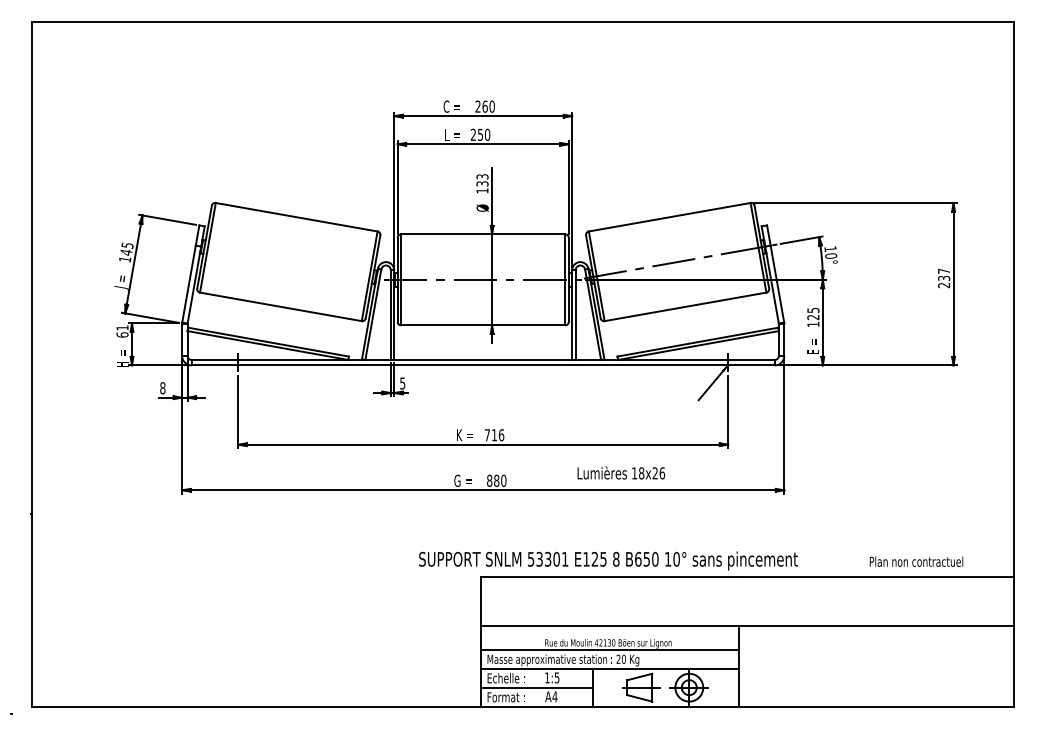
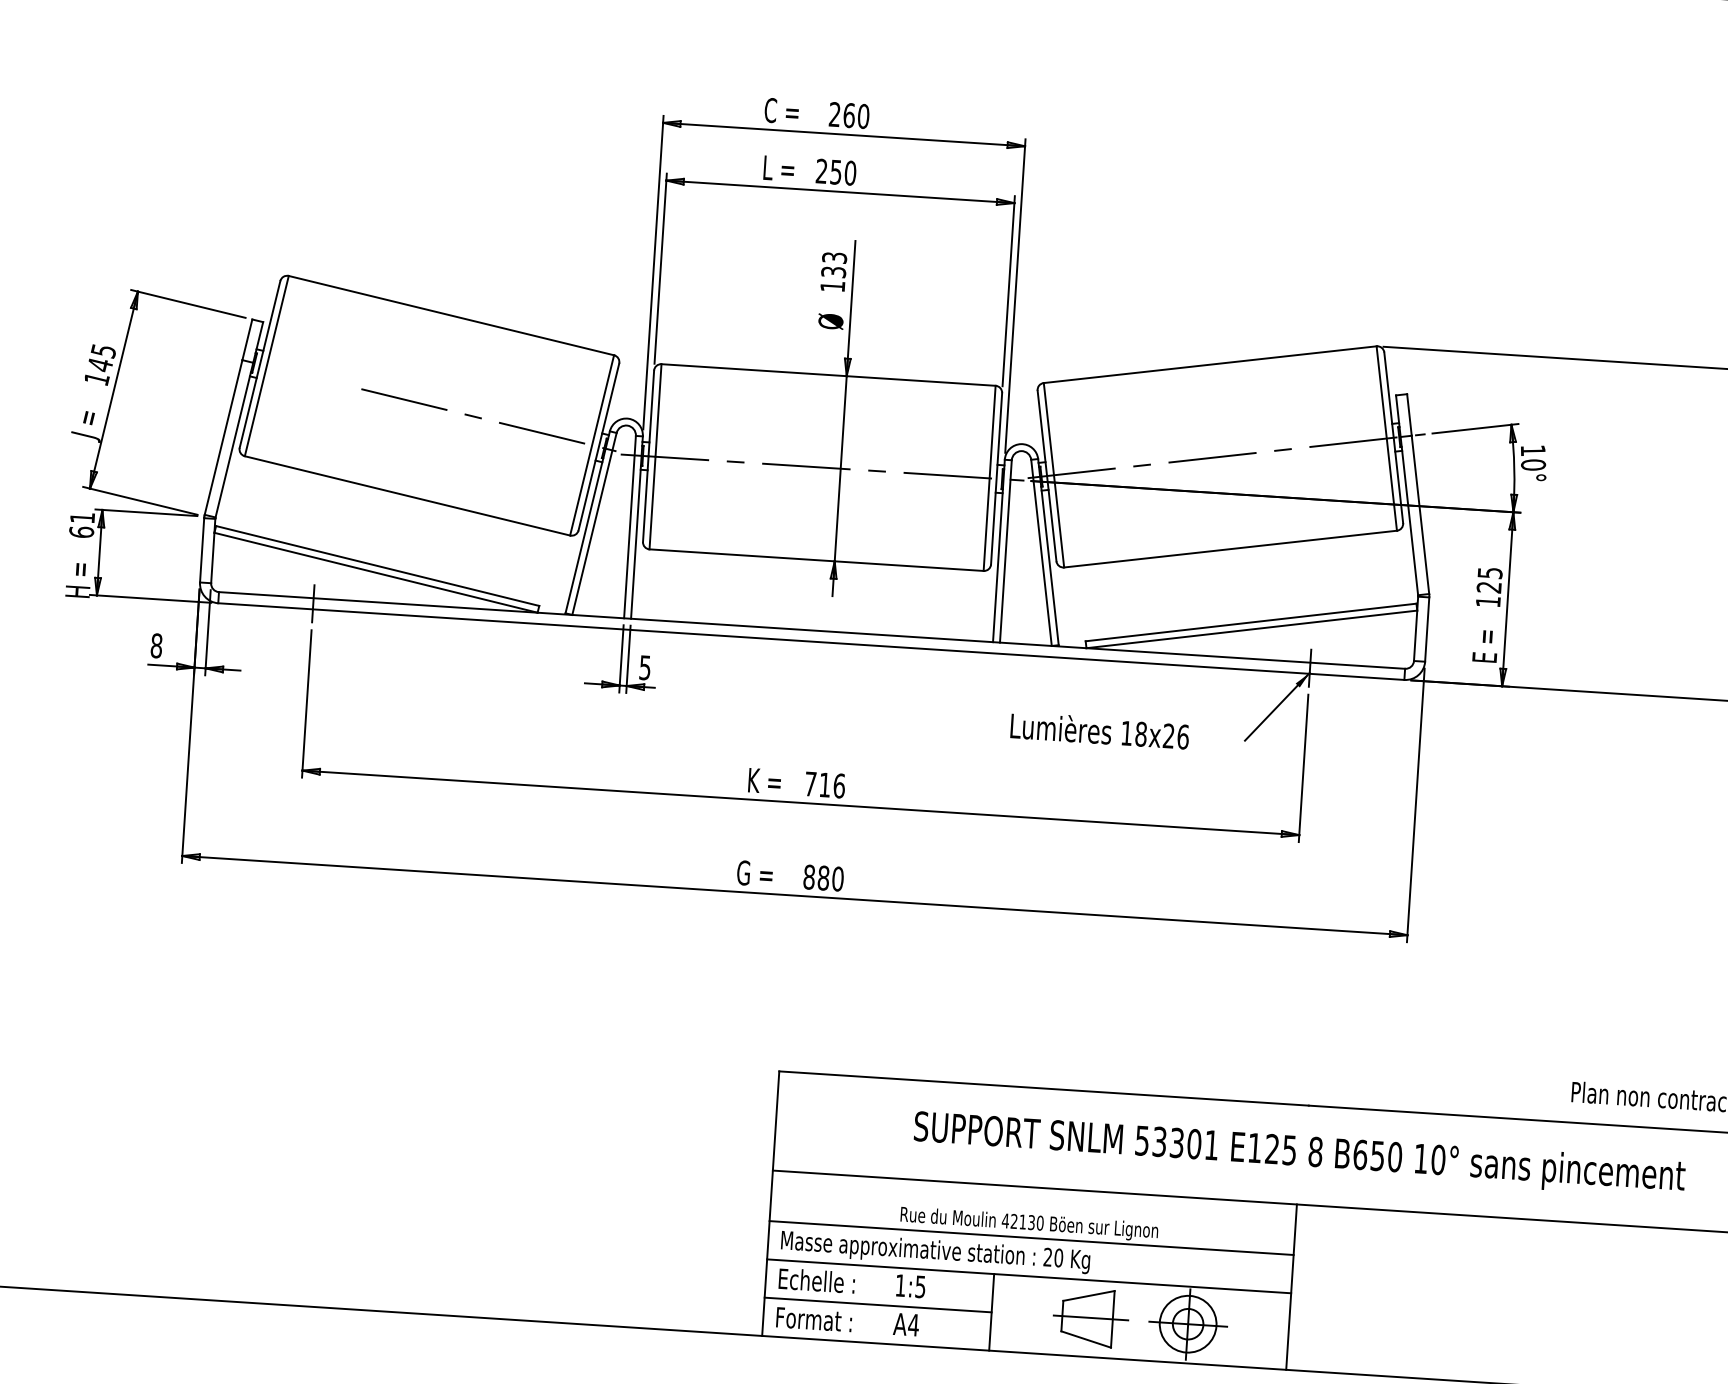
line: (317, 267) -> (487, 420), added
text: (621, 472) -> (1100, 729), moved
text: (608, 560) -> (1299, 1153), moved

